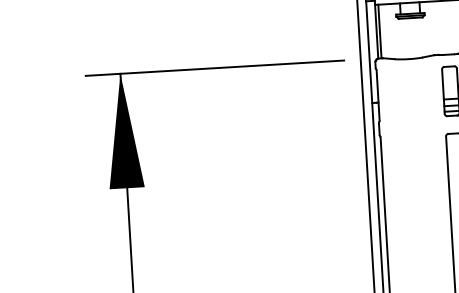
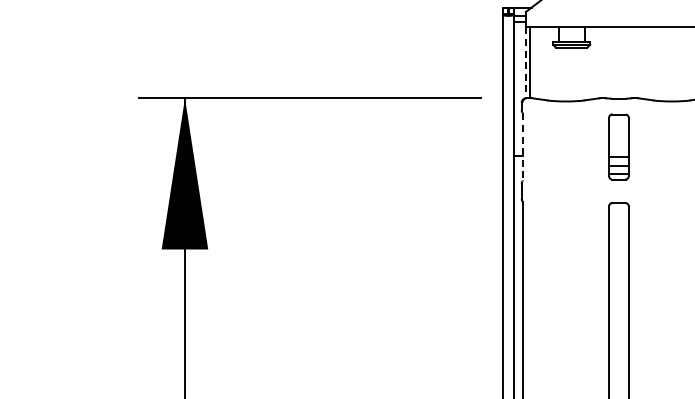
line: (376, 31) -> (525, 62), solid -> dashed
line: (377, 95) -> (522, 147), solid -> dashed

